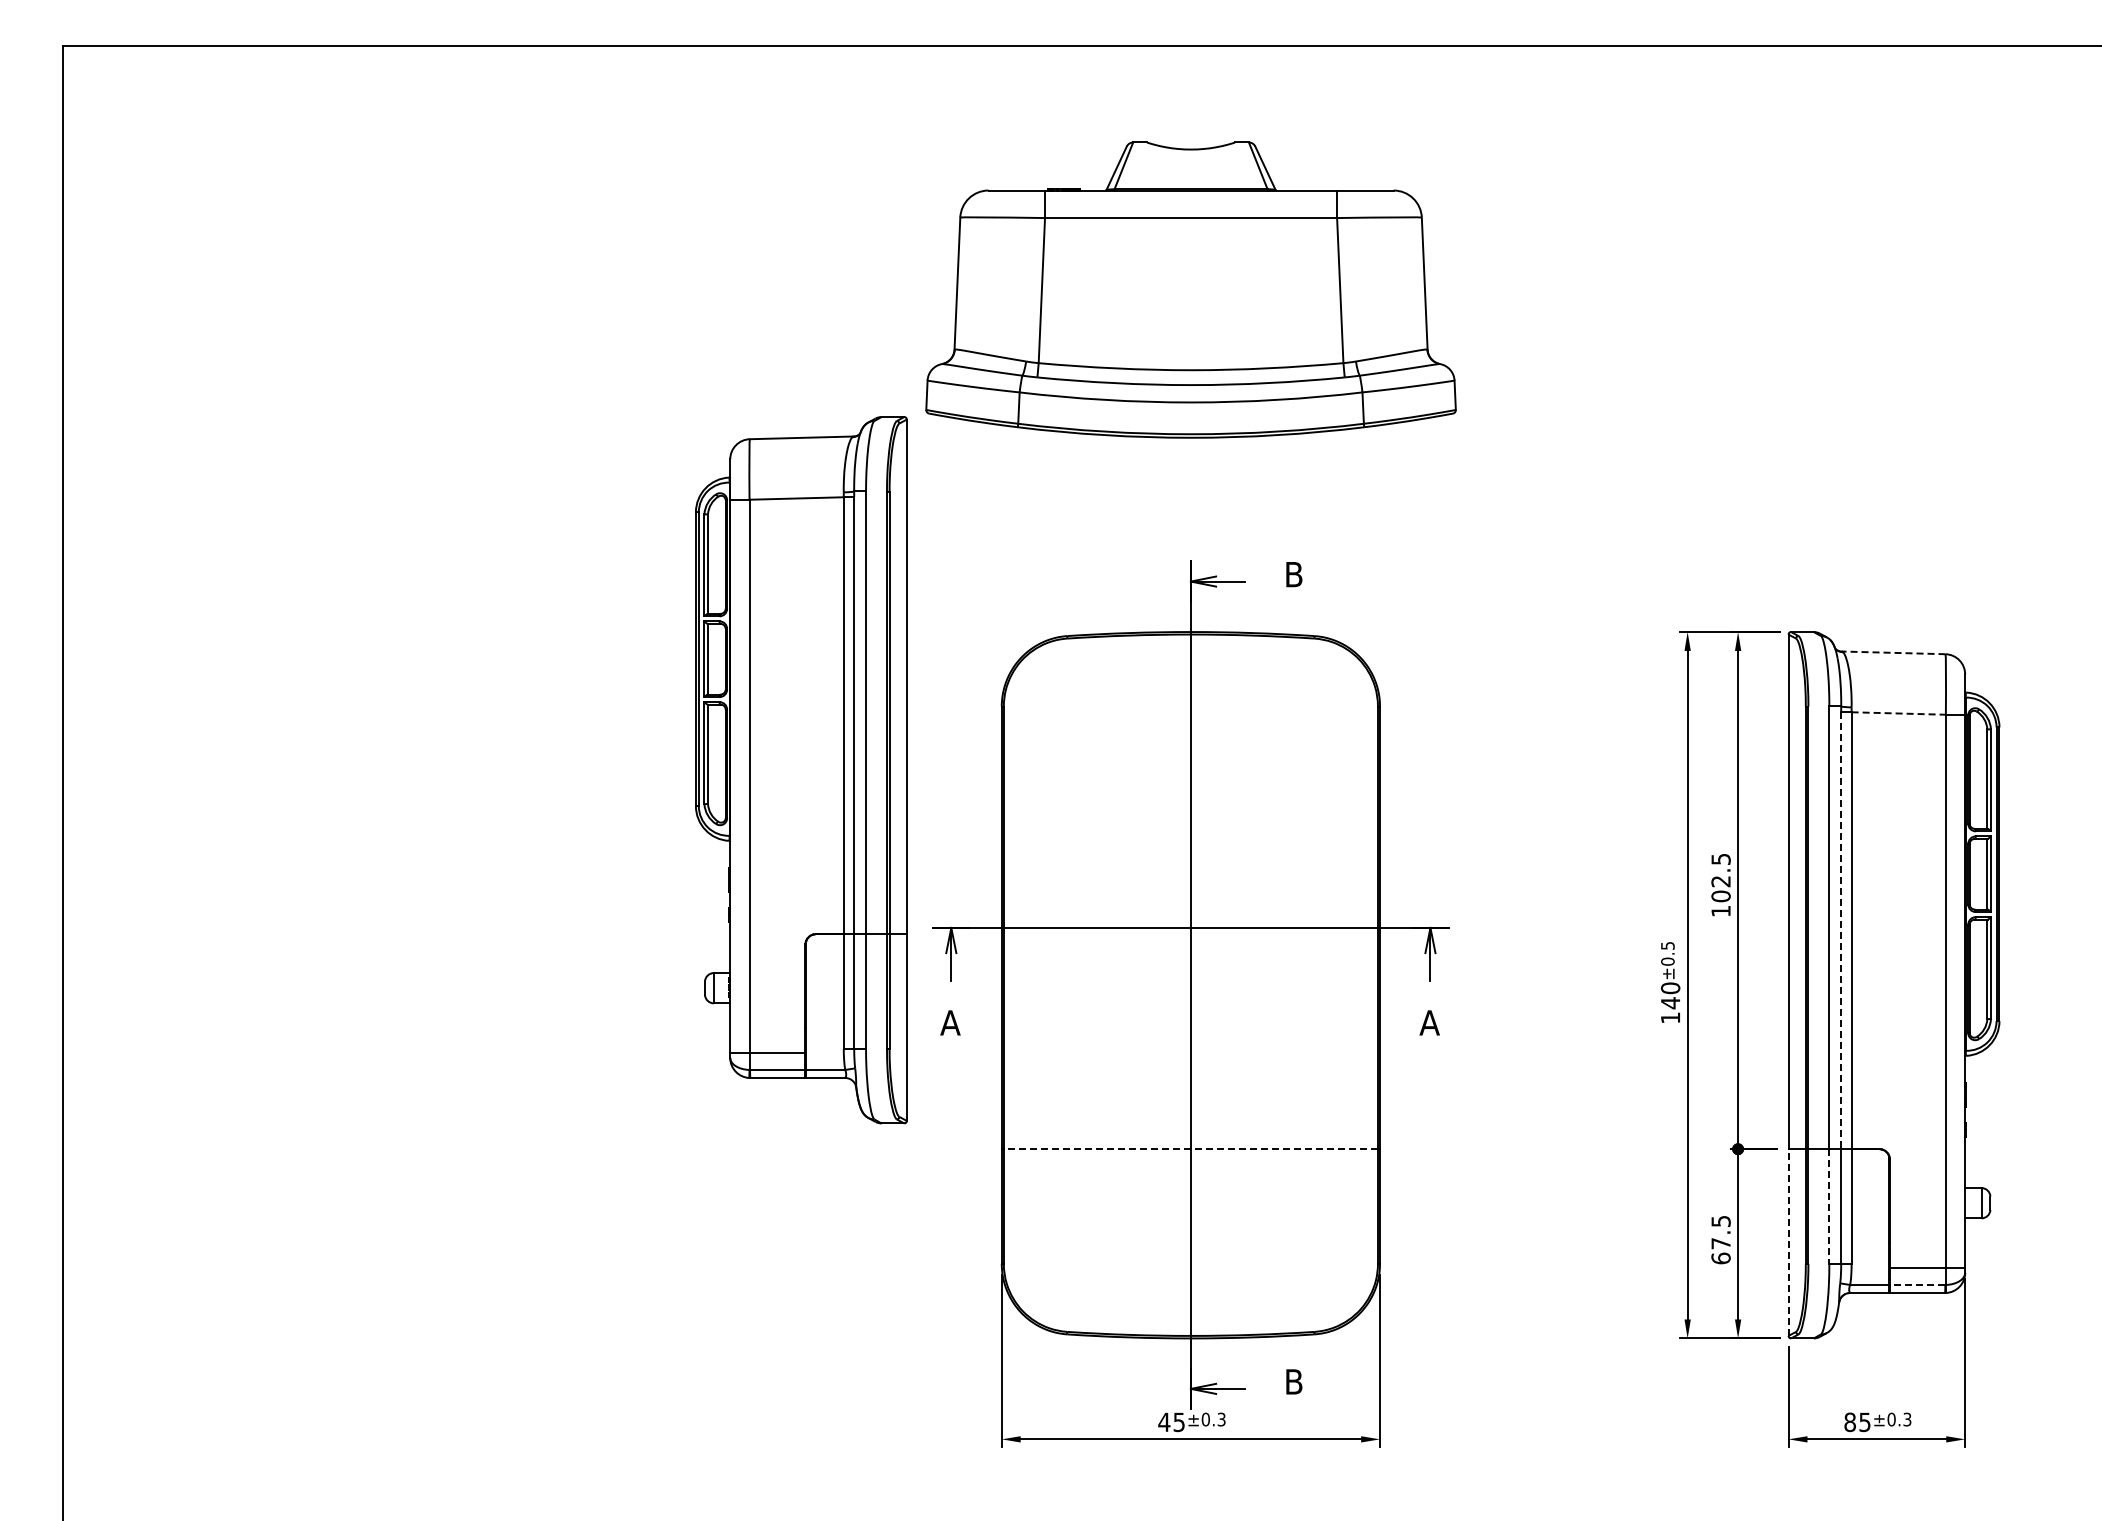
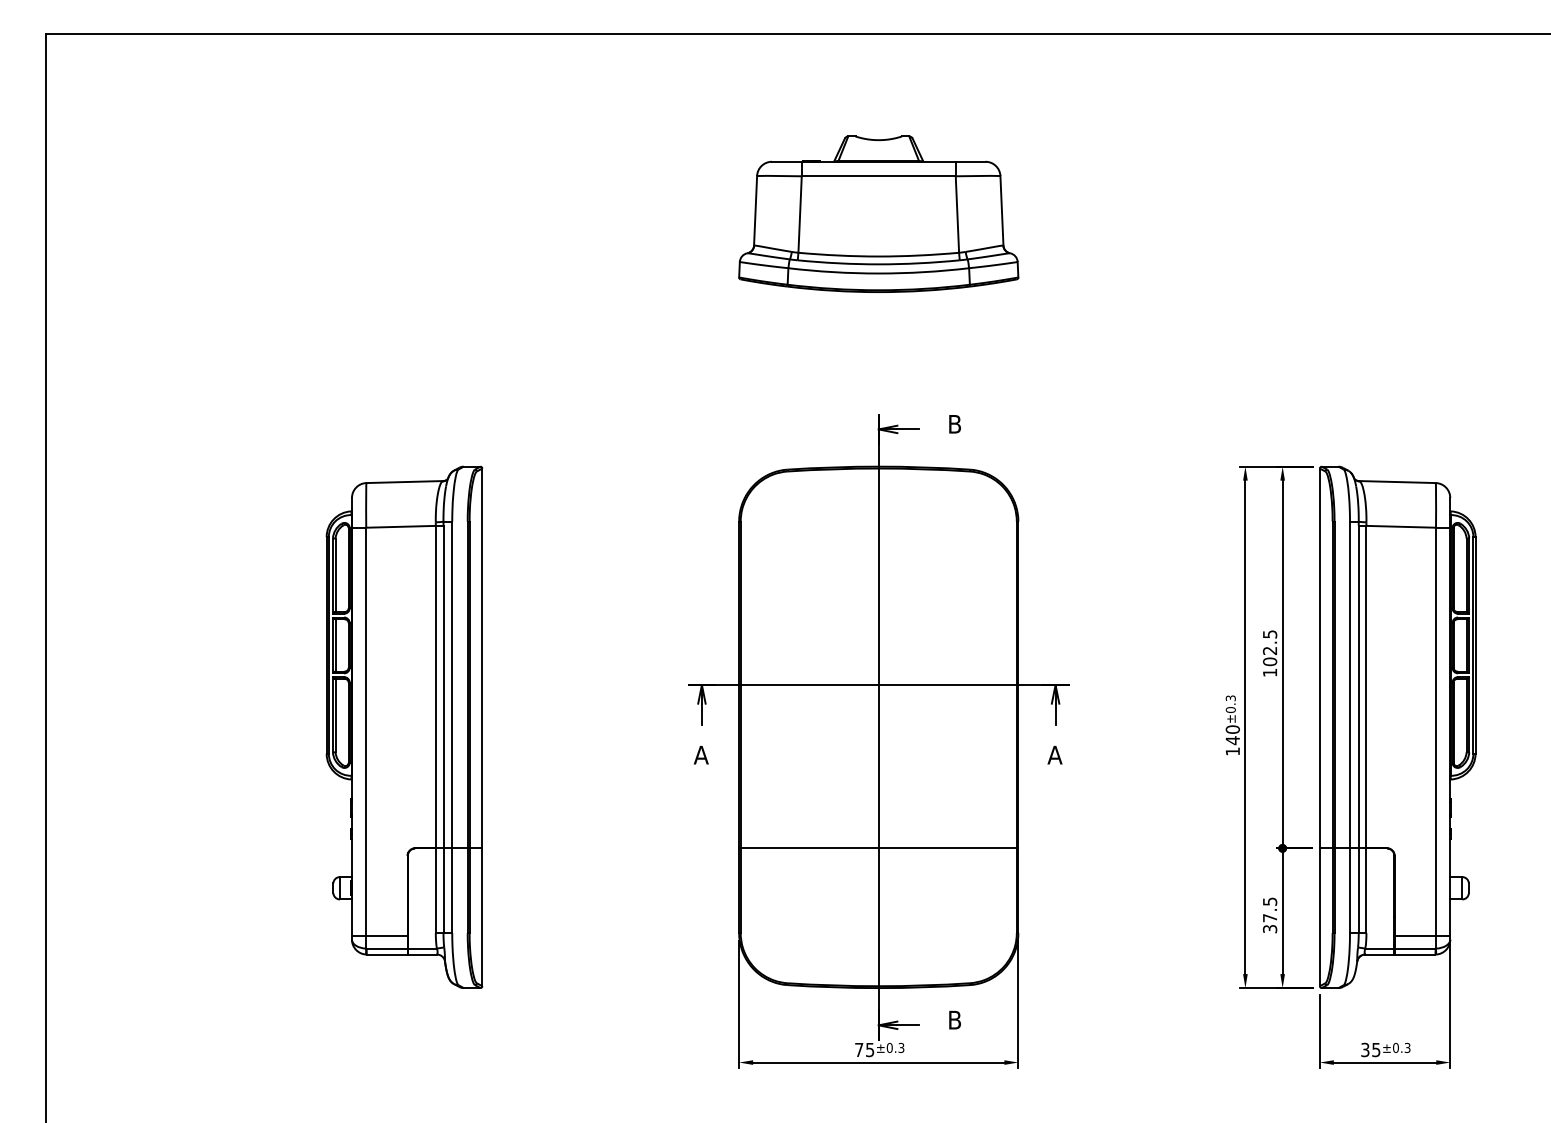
part: (1190, 289) -> (878, 213), size x0.71
line: (1893, 652) -> (1397, 481), dashed -> solid
line: (1899, 713) -> (1401, 526), dashed -> solid
part: (801, 770) -> (404, 727), moved
line: (1841, 931) -> (1358, 687), dashed -> solid
text: (1667, 945) -> (1230, 698), ±0.5 -> ±0.3
line: (1190, 1149) -> (878, 848), dashed -> solid
line: (1829, 1207) -> (1350, 891), dashed -> solid
line: (1788, 1242) -> (1319, 917), dashed -> solid
text: (1720, 1258) -> (1269, 929), 67.5 -> 37.5
line: (1917, 1284) -> (1415, 948), dashed -> solid
text: (1164, 1421) -> (859, 1049), 45 -> 75
text: (1849, 1422) -> (1364, 1050), 85 -> 35

